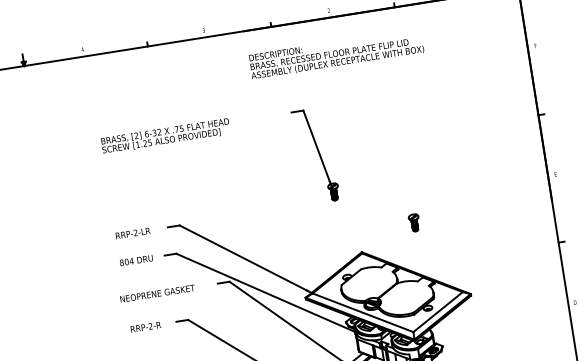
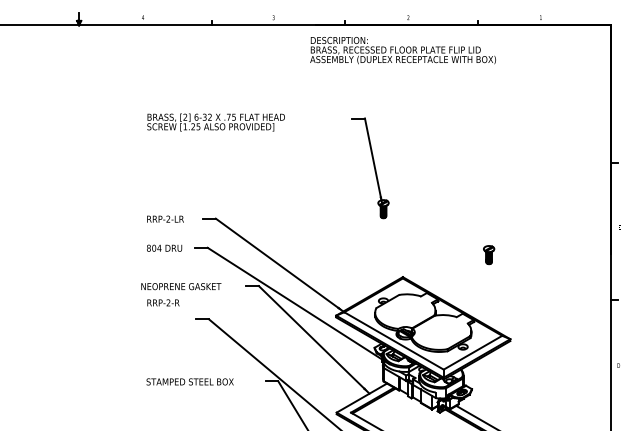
text: (335, 54) -> (402, 50), moved
part: (414, 223) -> (489, 255), moved
text: (145, 326) -> (163, 302), moved

